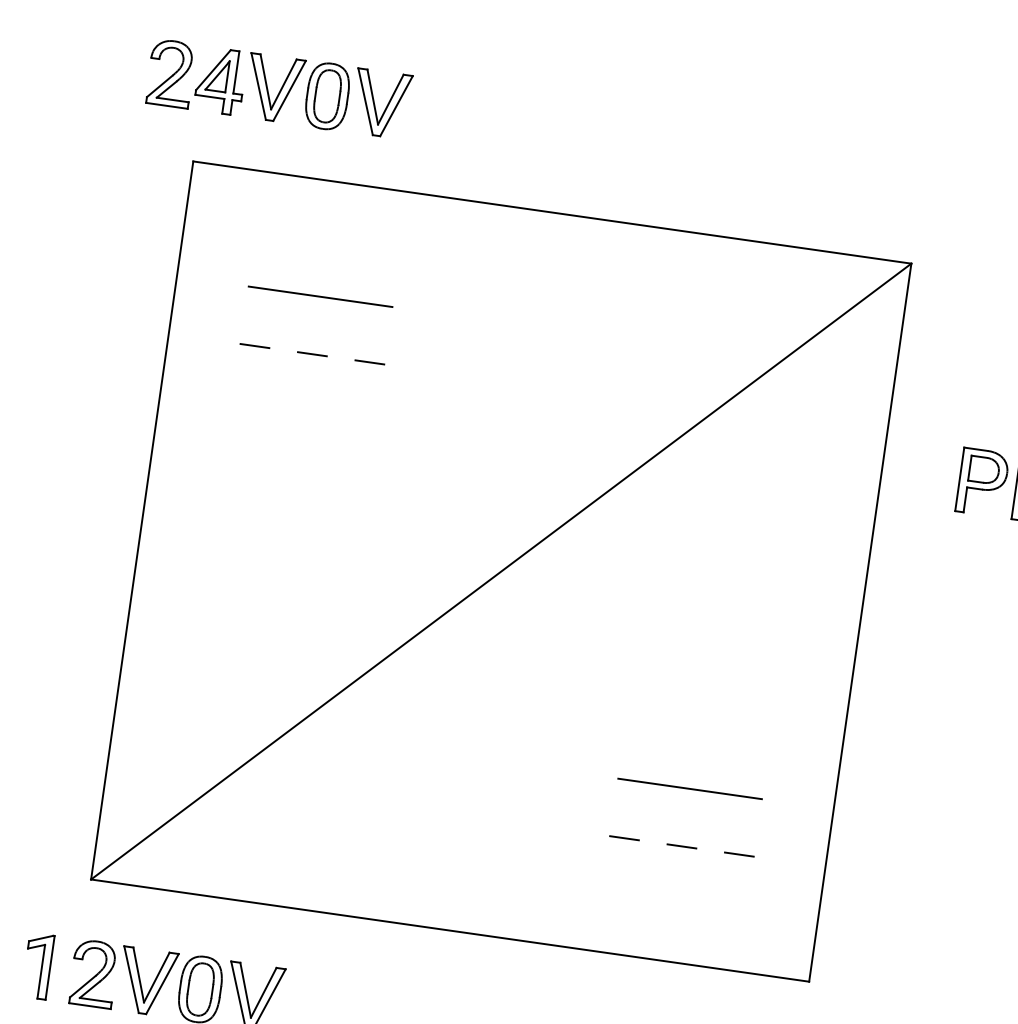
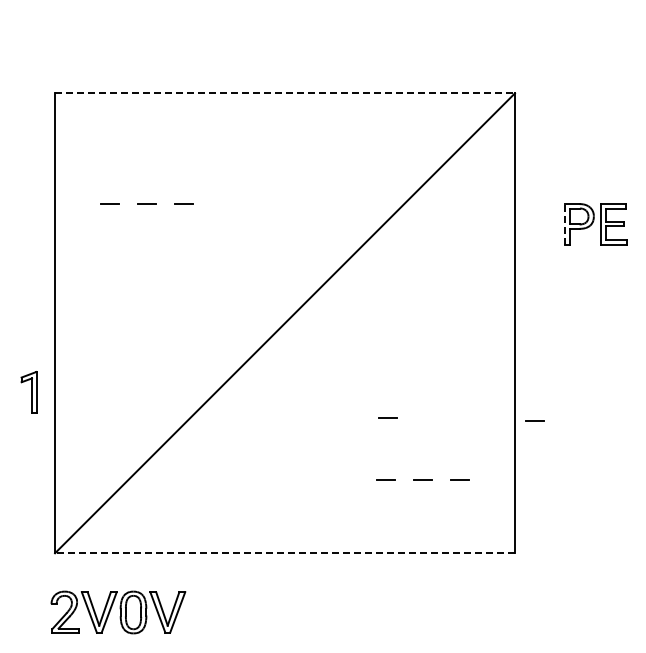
part: (279, 89) -> (102, 40), removed
line: (553, 212) -> (285, 93), solid -> dashed
line: (319, 295) -> (146, 166), removed
line: (959, 477) -> (564, 223), solid -> dashed
line: (640, 741) -> (387, 417), added
line: (869, 778) -> (534, 420), added
line: (690, 788) -> (423, 442), removed
line: (450, 931) -> (285, 553), solid -> dashed
part: (36, 966) -> (28, 392), moved

